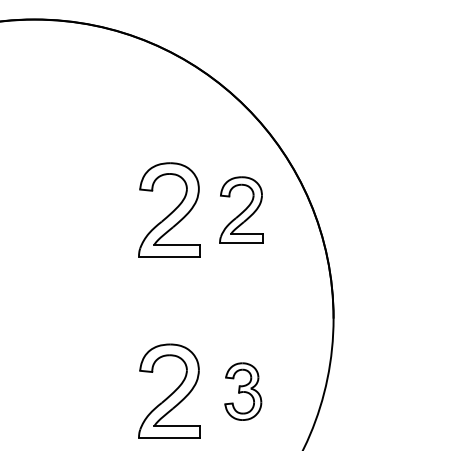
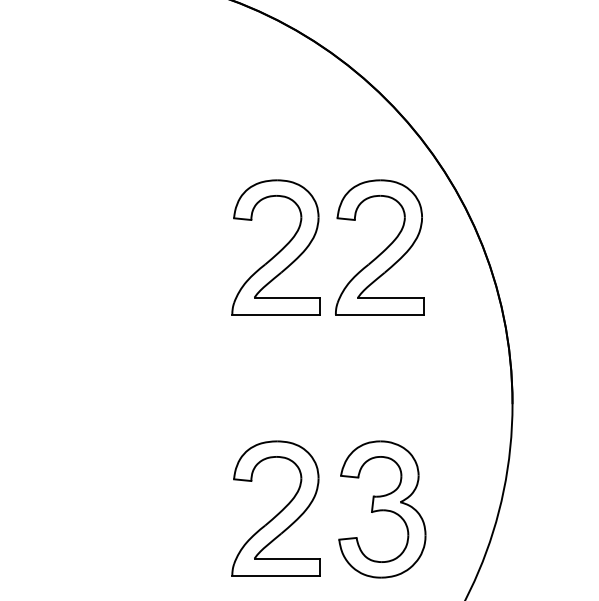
part: (241, 209) -> (379, 247), size x1.43
part: (243, 391) -> (382, 509), size x1.67

